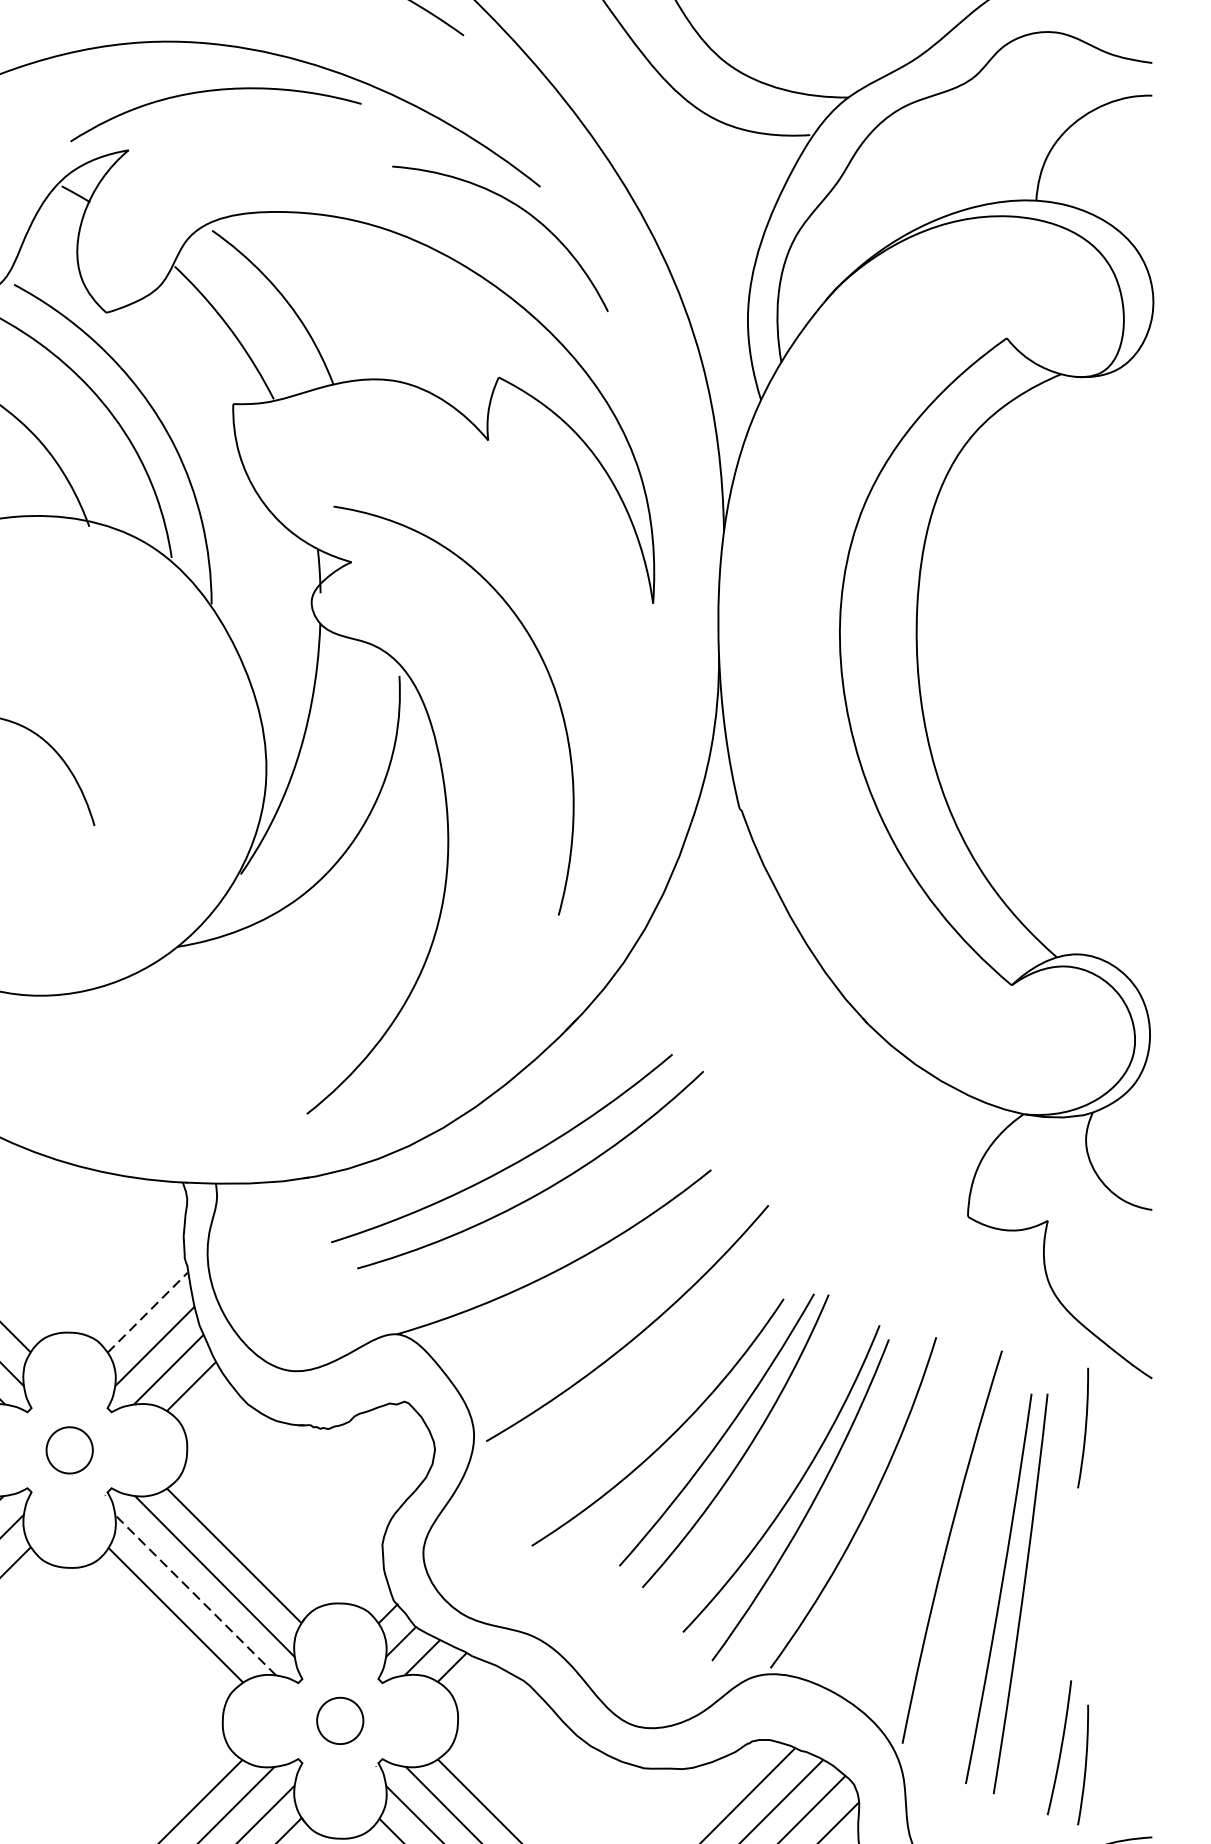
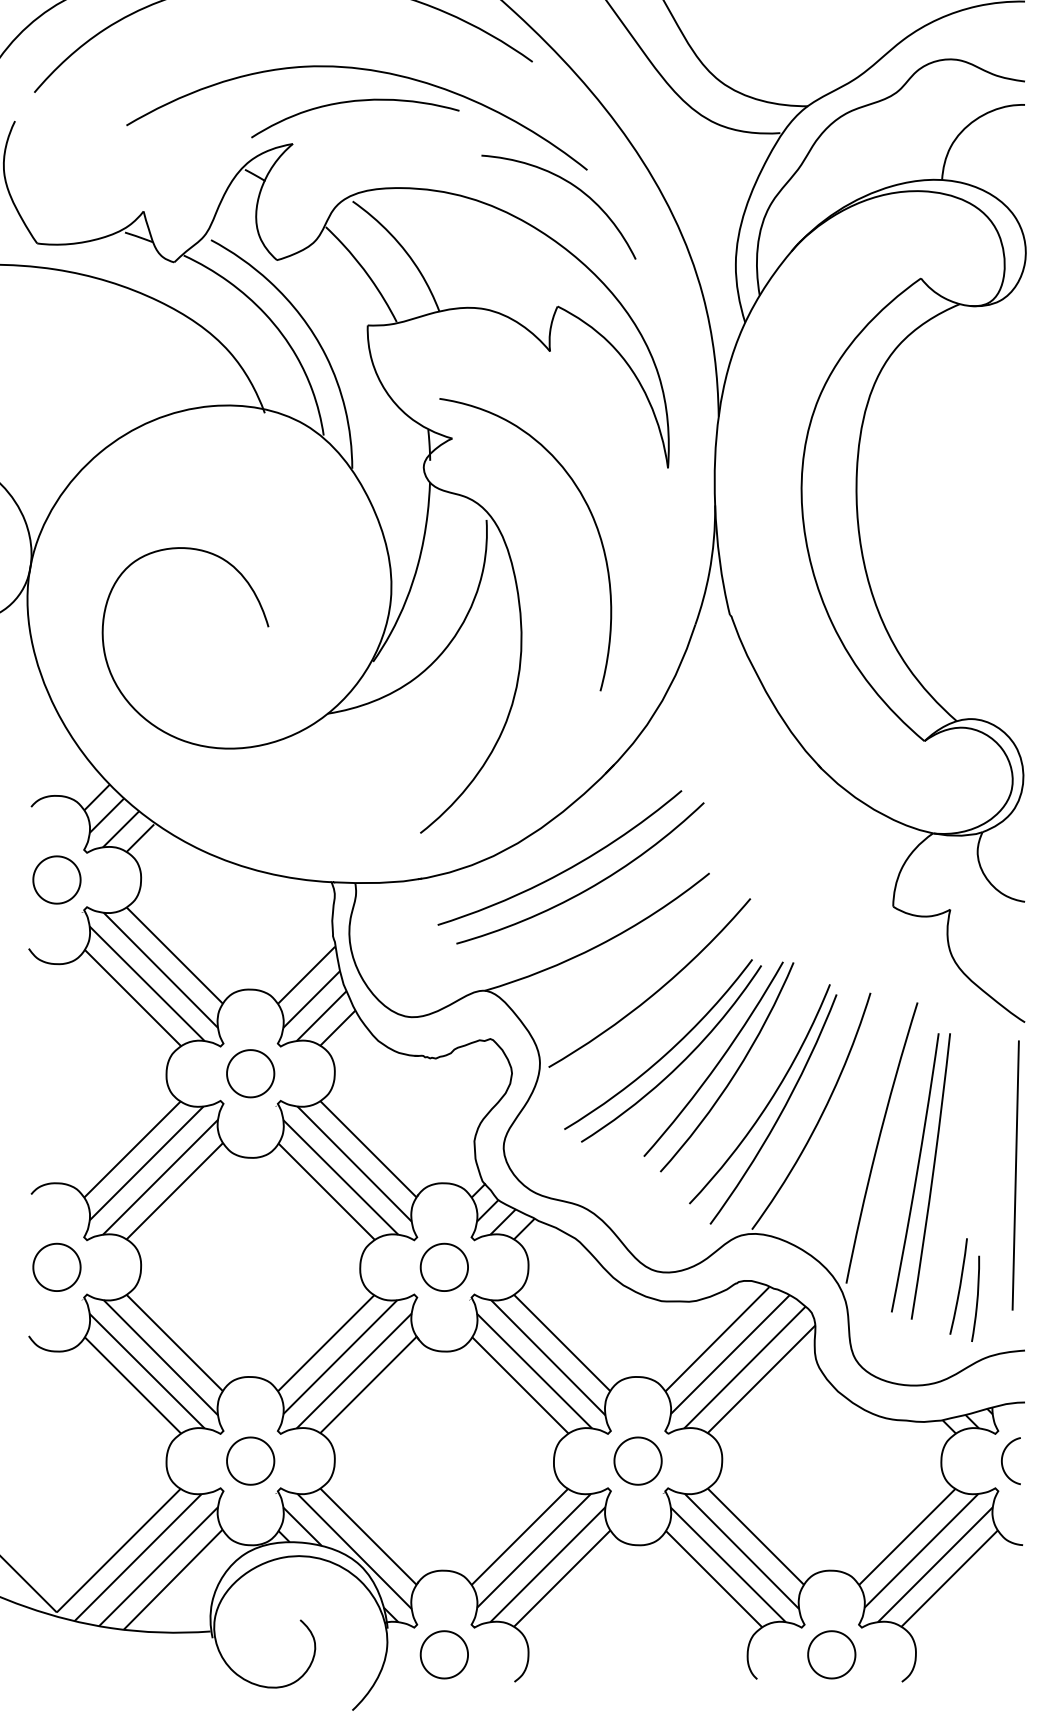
line: (147, 1311) -> (306, 974), dashed -> solid
curve: (650, 1420) -> (666, 1052), added
curve: (1084, 1427) -> (976, 1057), removed
part: (69, 1449) -> (250, 1073), size x1.43
line: (1138, 1592) -> (1015, 1175), added
line: (195, 1595) -> (340, 1177), dashed -> solid
part: (339, 1719) -> (443, 1266), size x1.43

